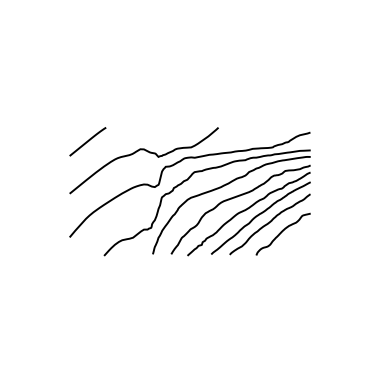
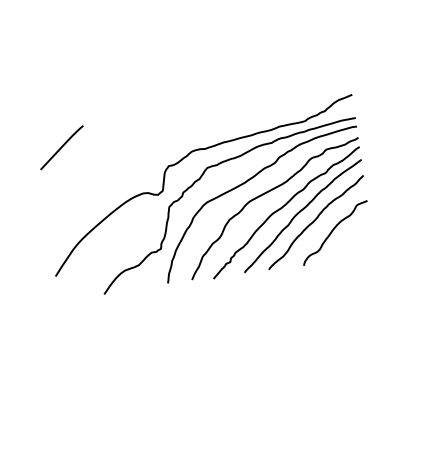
curve: (147, 152) -> (142, 150), removed

